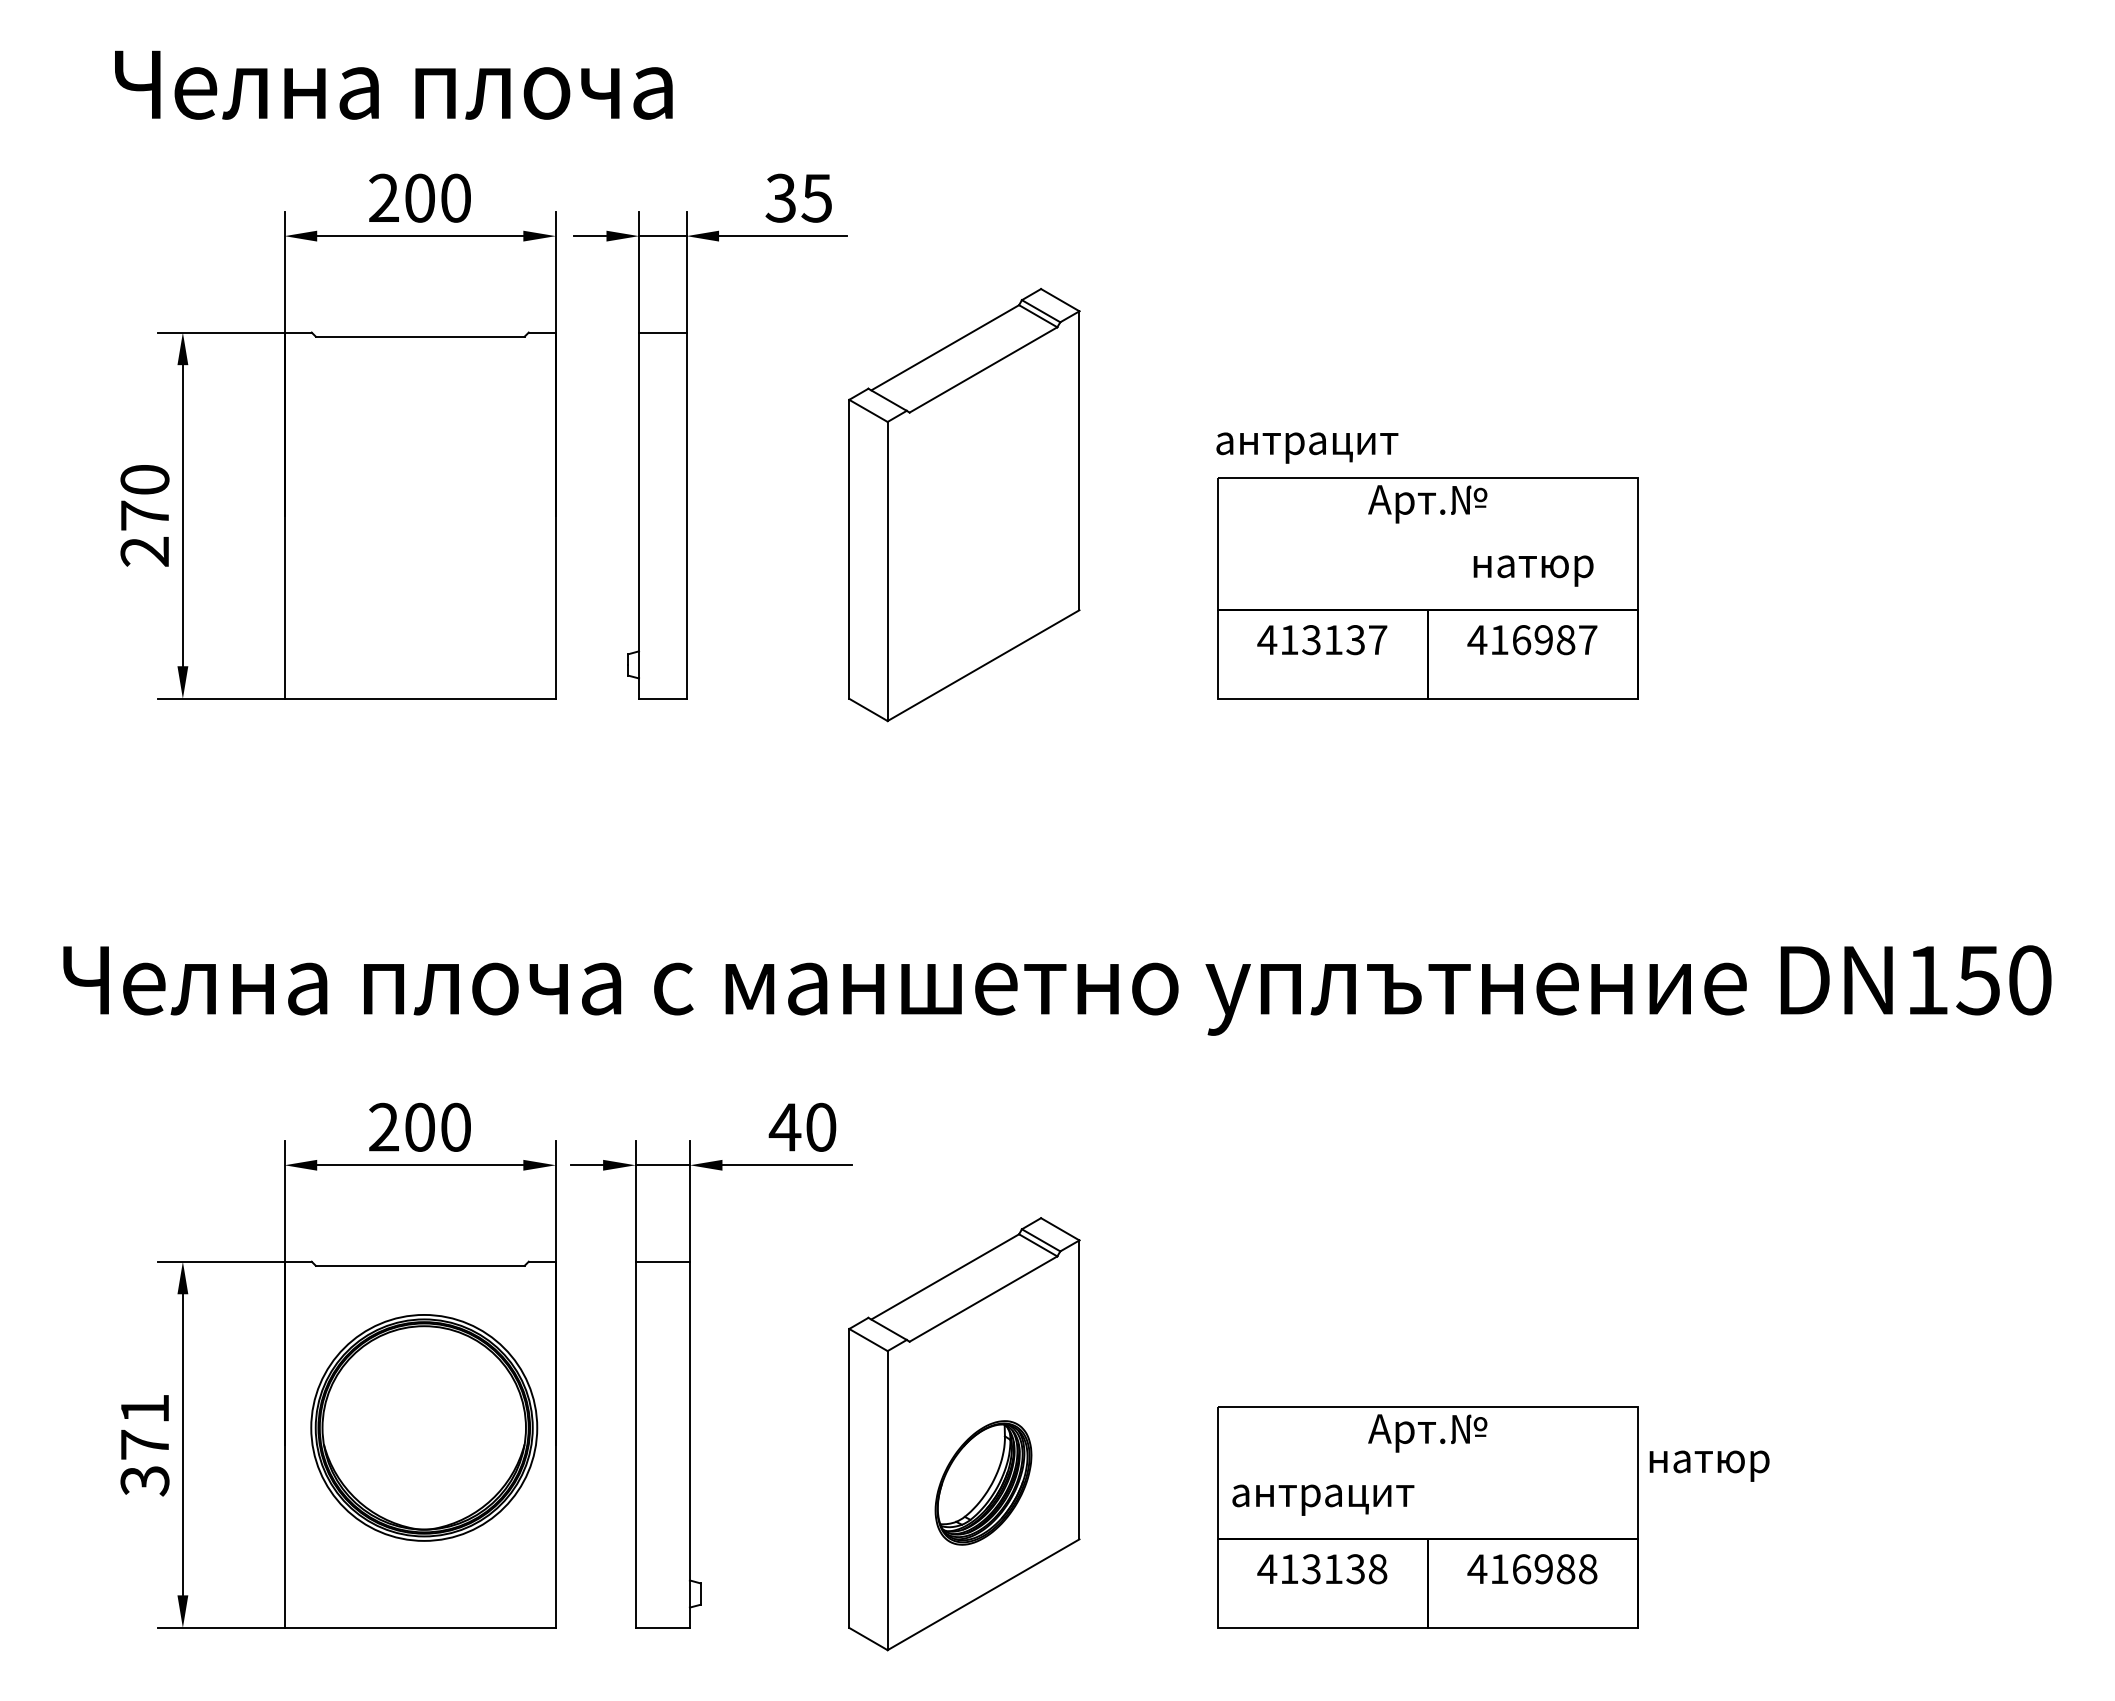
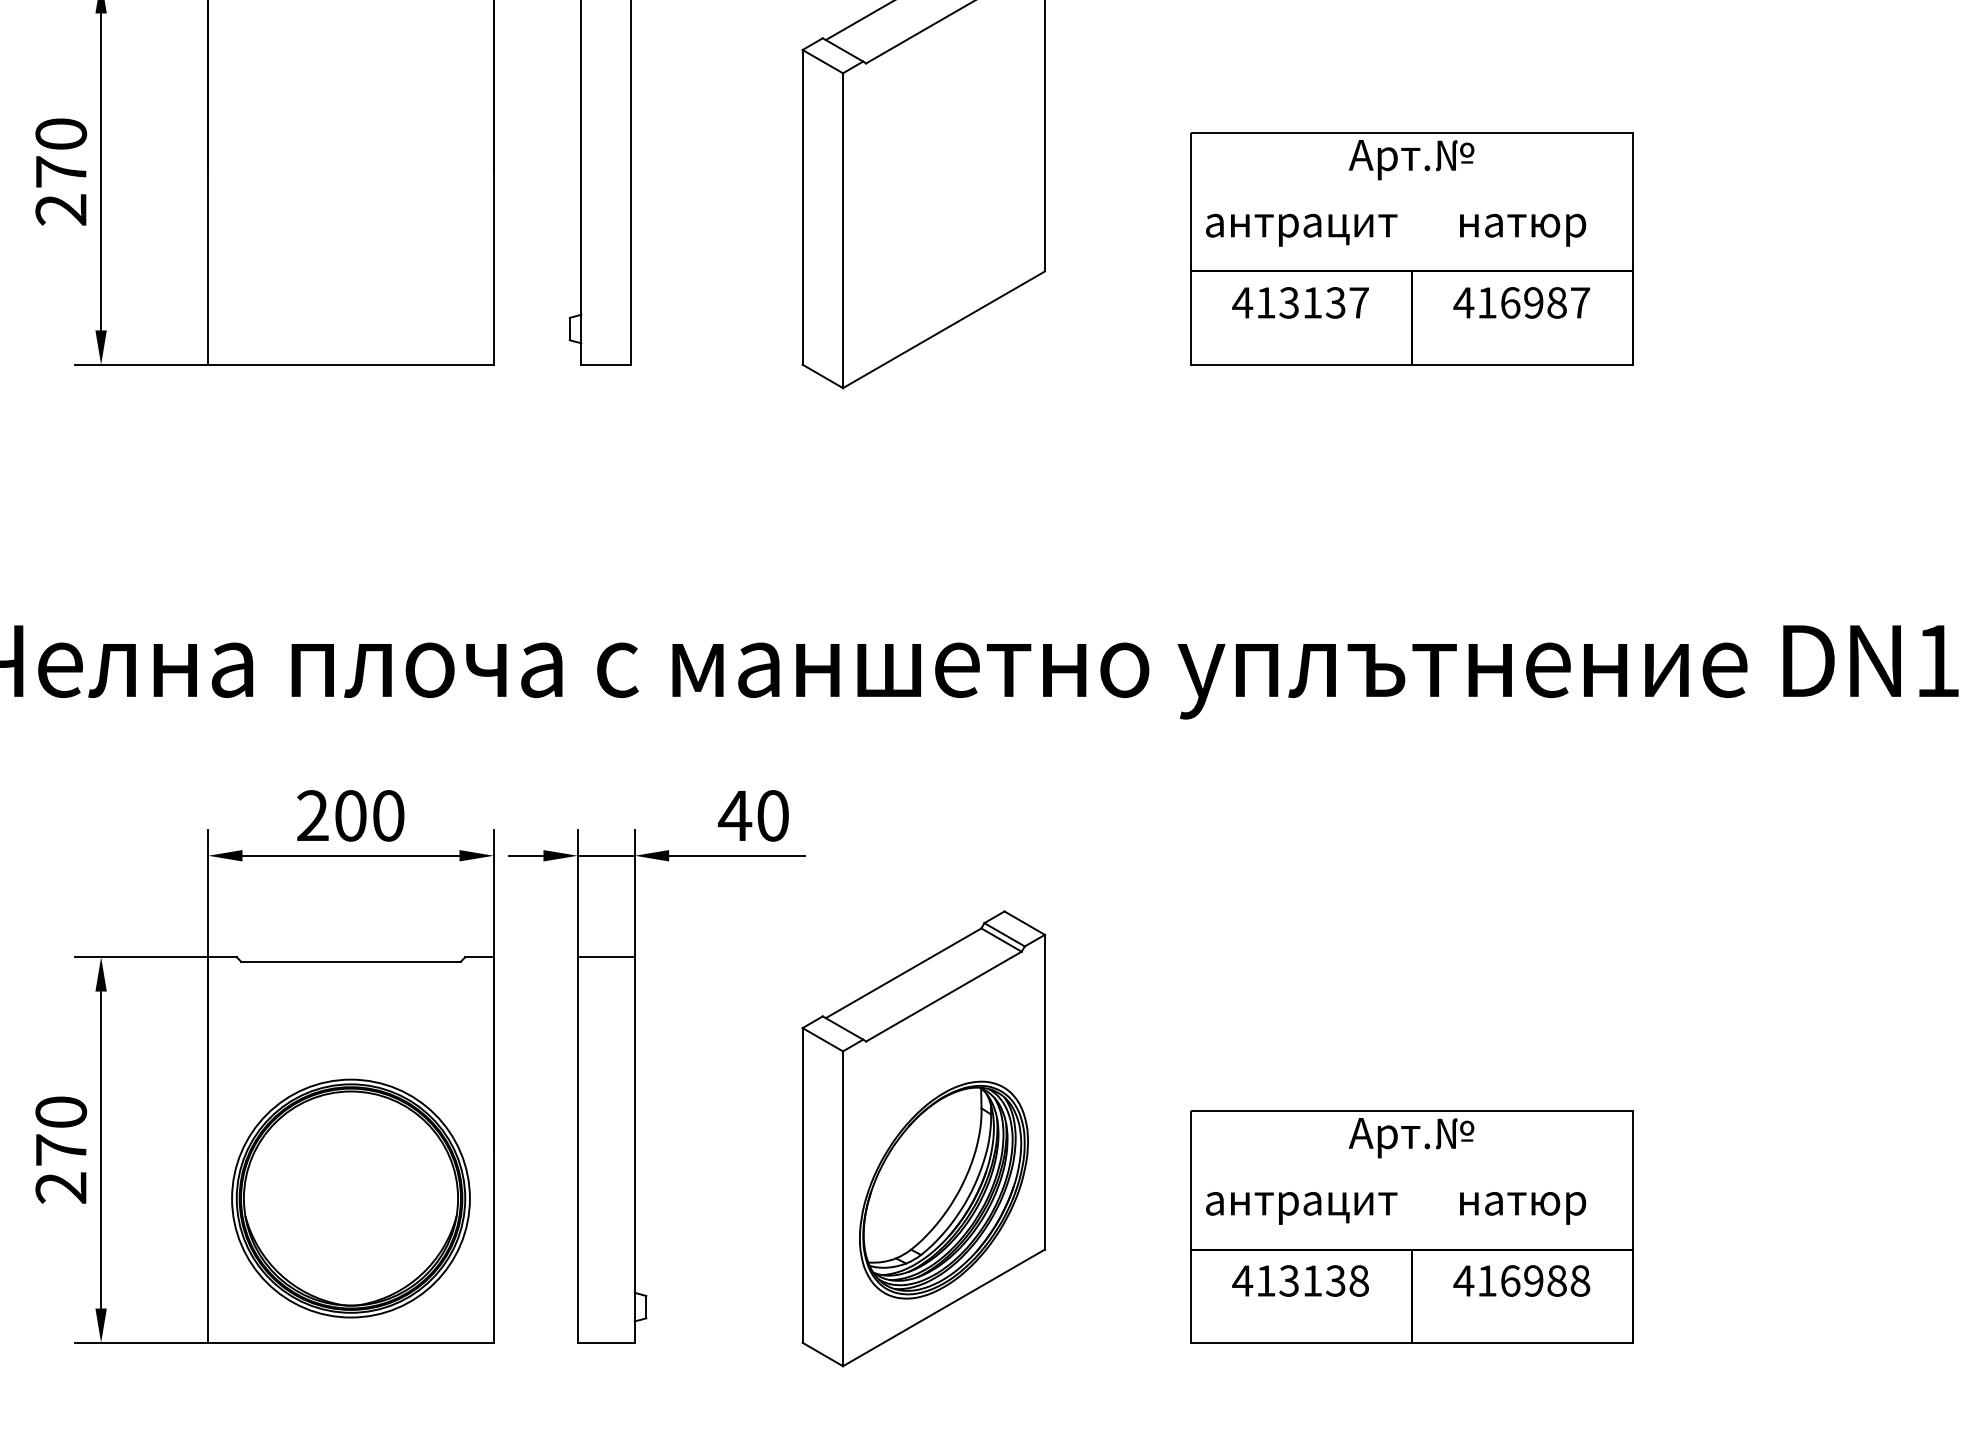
text: (1307, 447) -> (1301, 229), moved
part: (424, 1427) -> (351, 1198), moved
text: (144, 1445) -> (60, 1150), 371 -> 270
text: (1709, 1465) -> (1522, 1207), moved
part: (983, 1482) -> (943, 1189), size x1.67

